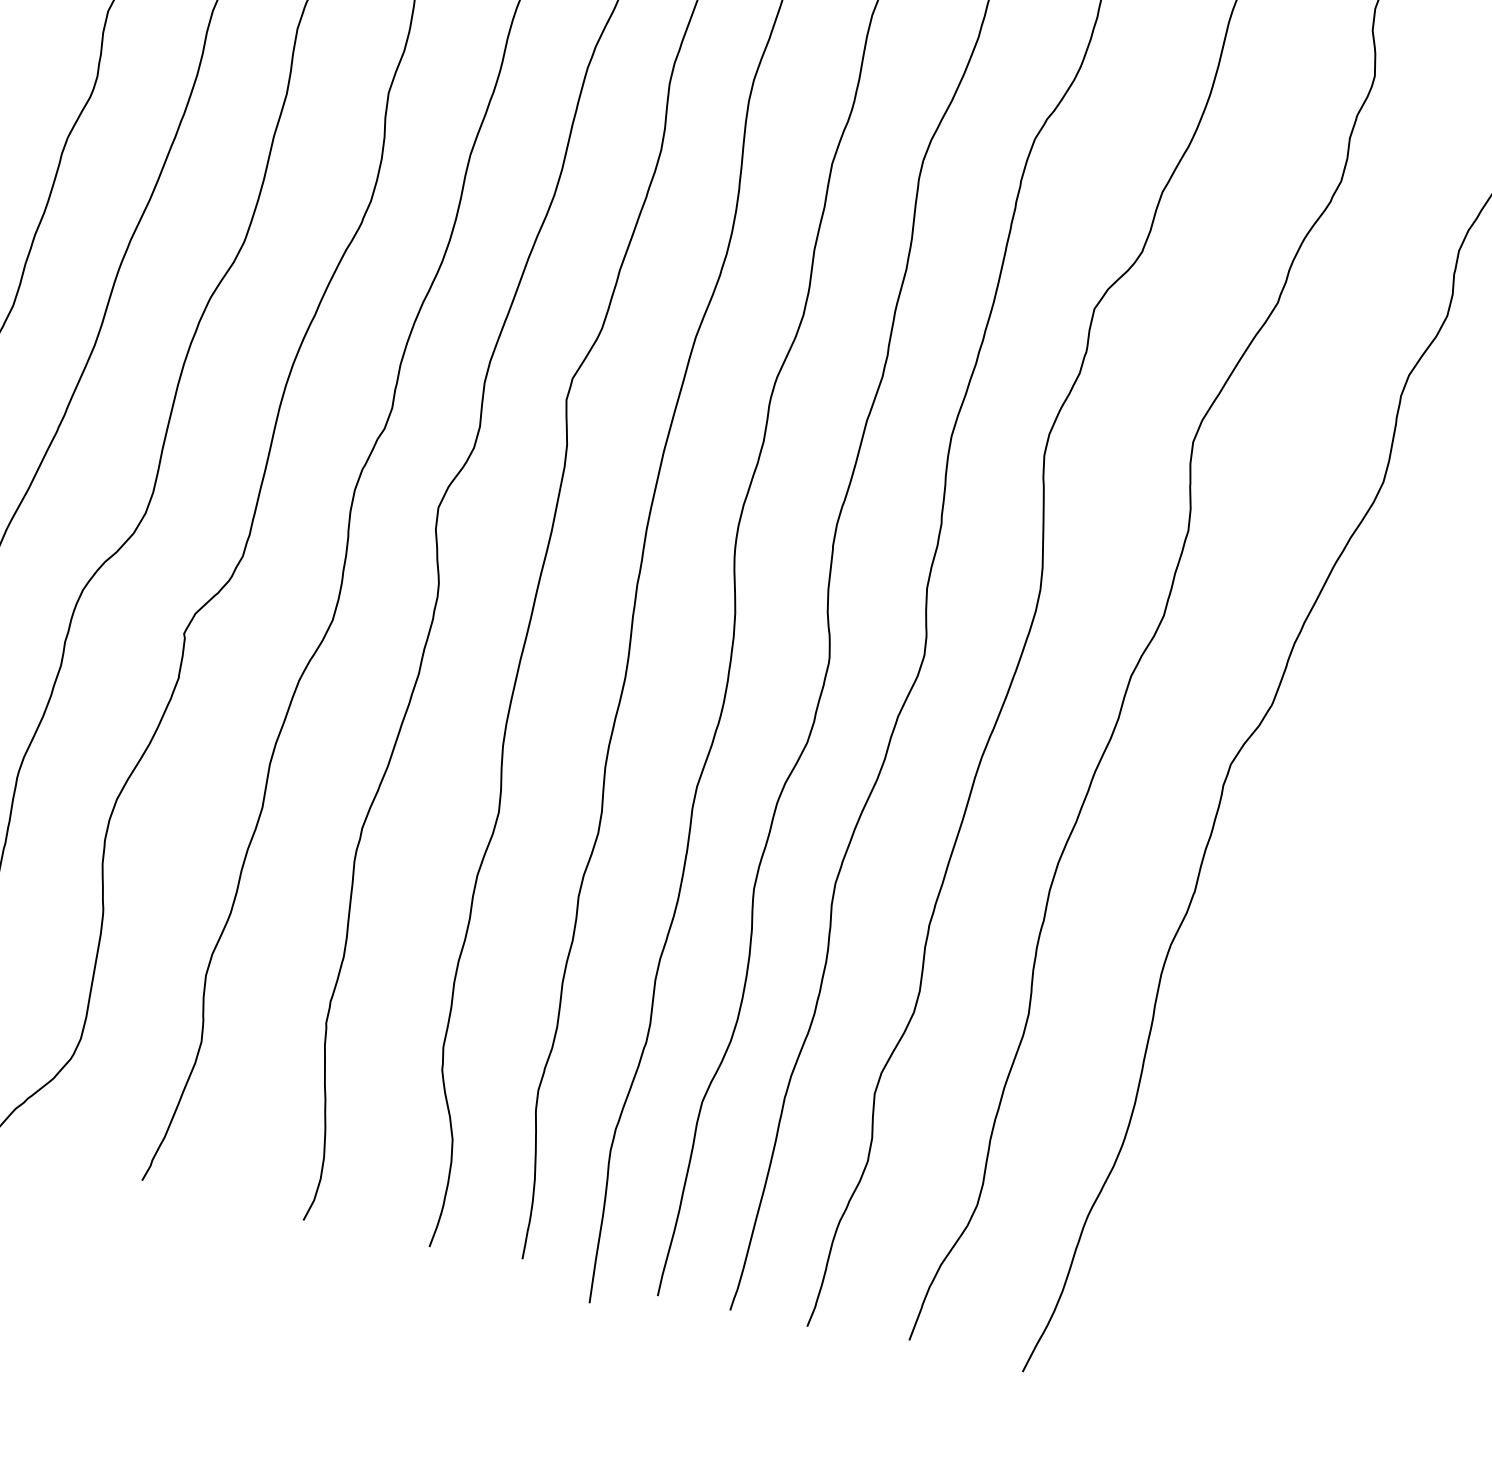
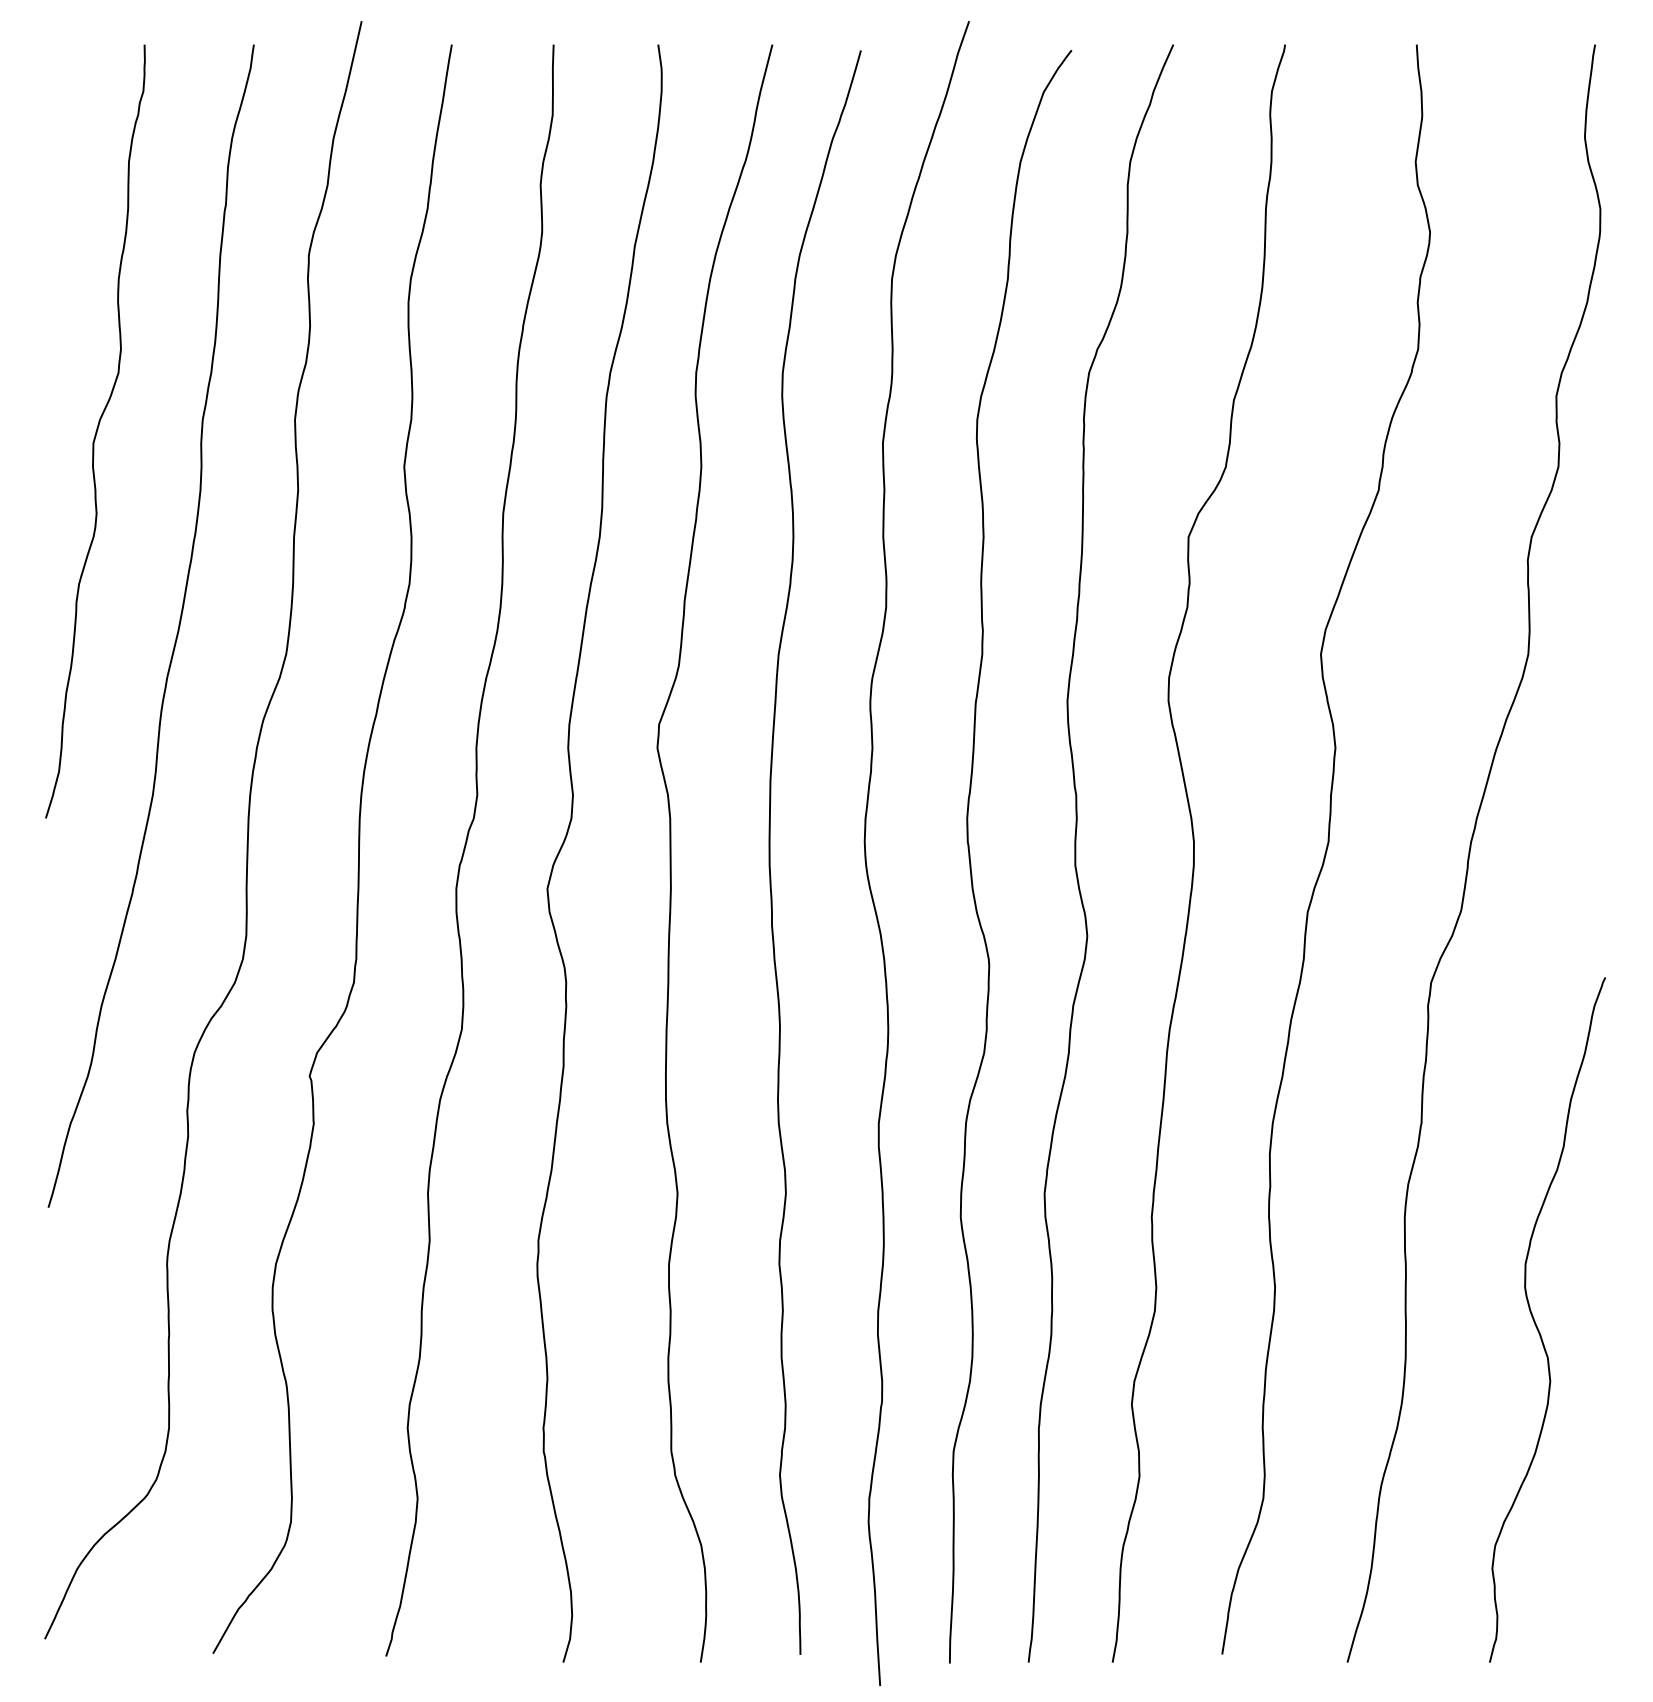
curve: (1262, 1099) -> (1537, 1325), added

